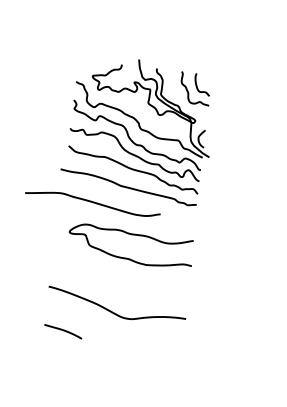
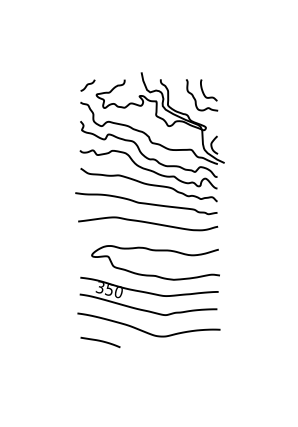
curve: (85, 66) -> (87, 85), added
curve: (93, 203) -> (148, 223), moved
part: (119, 277) -> (148, 295), added
curve: (63, 330) -> (100, 341), moved

